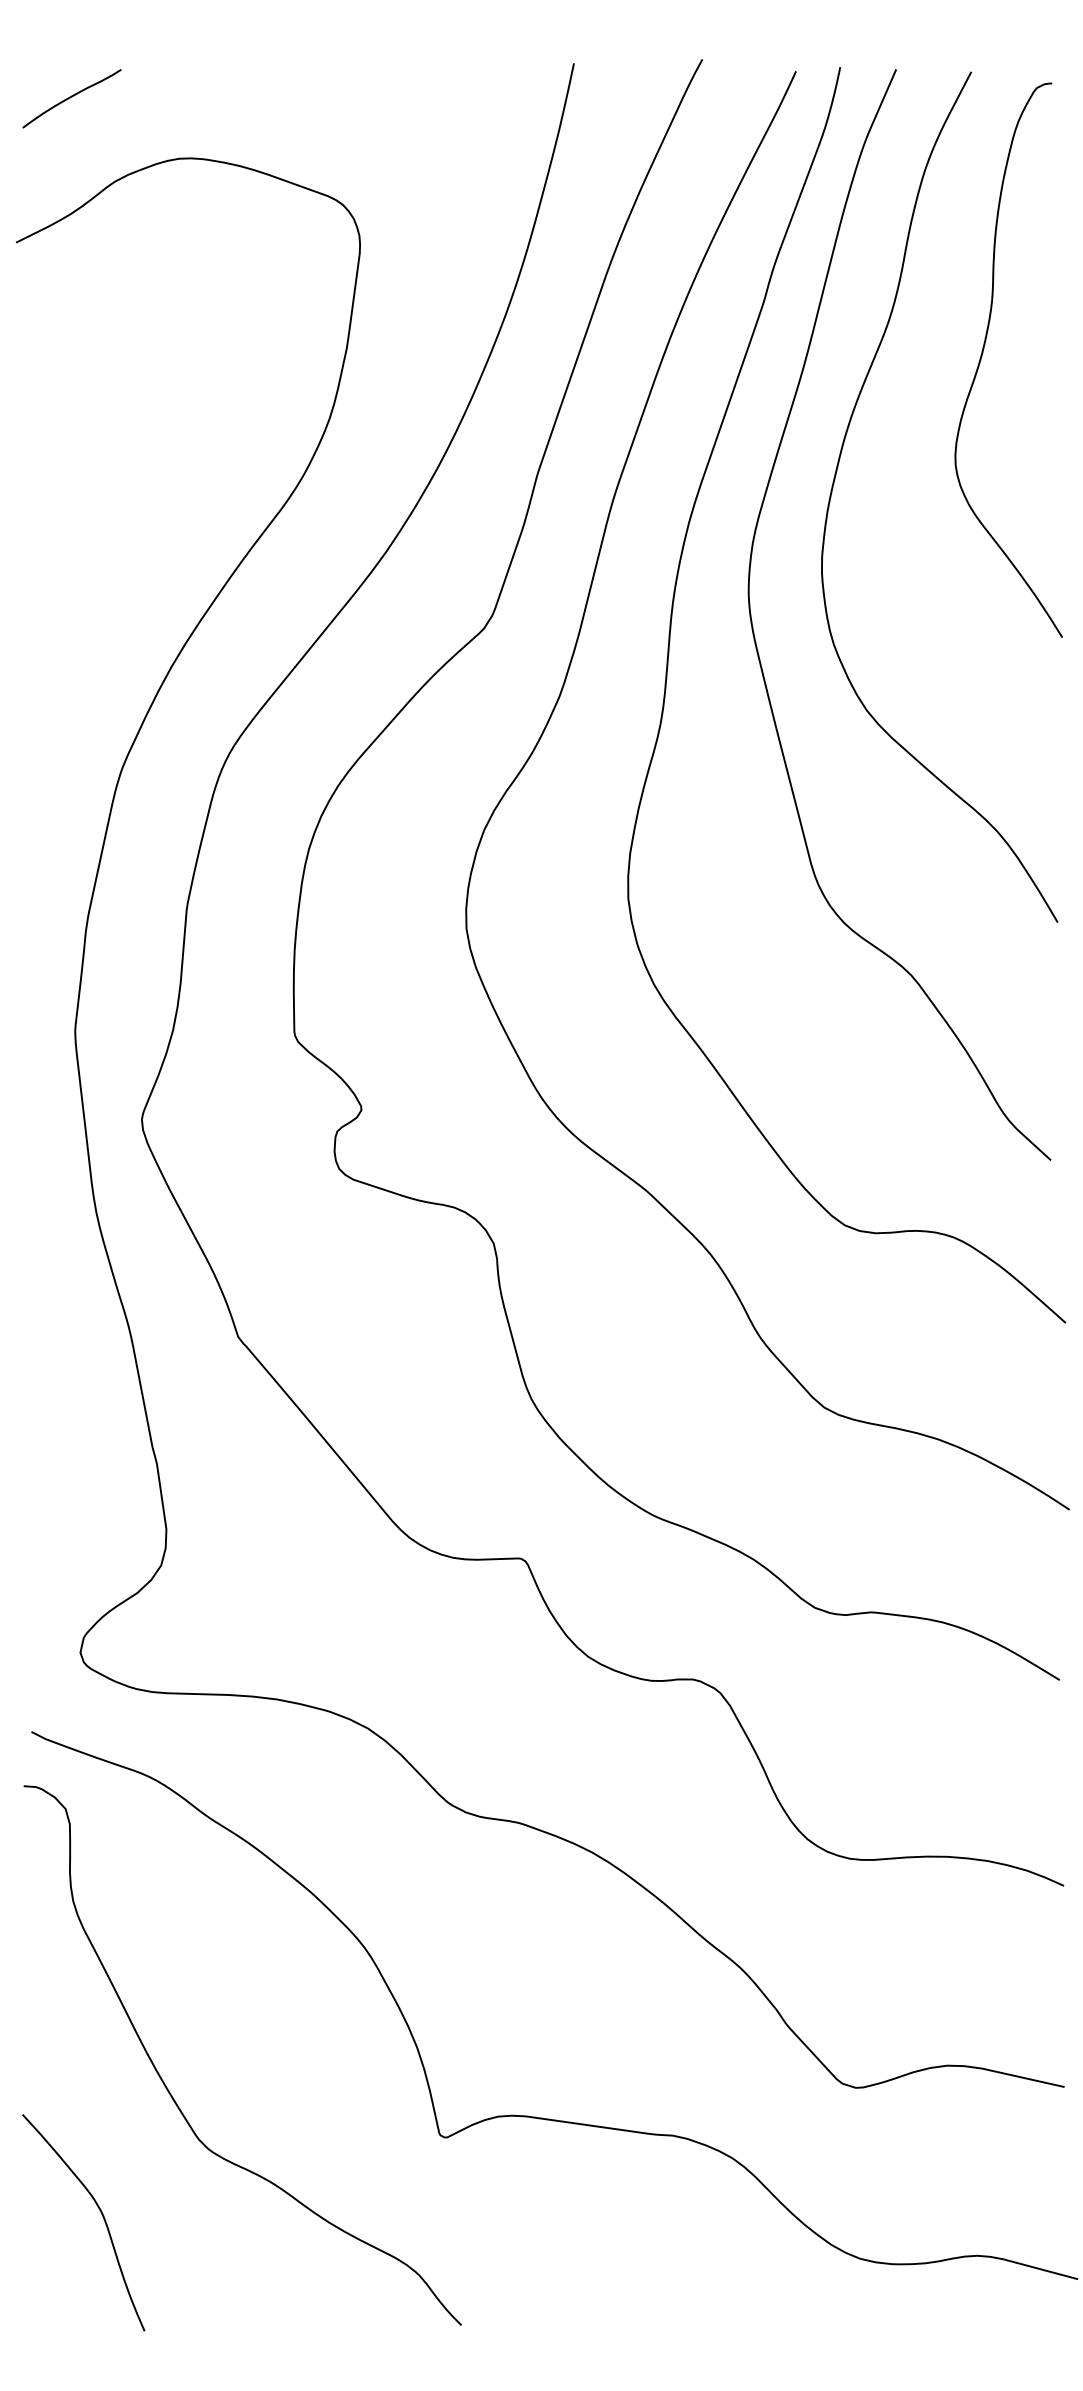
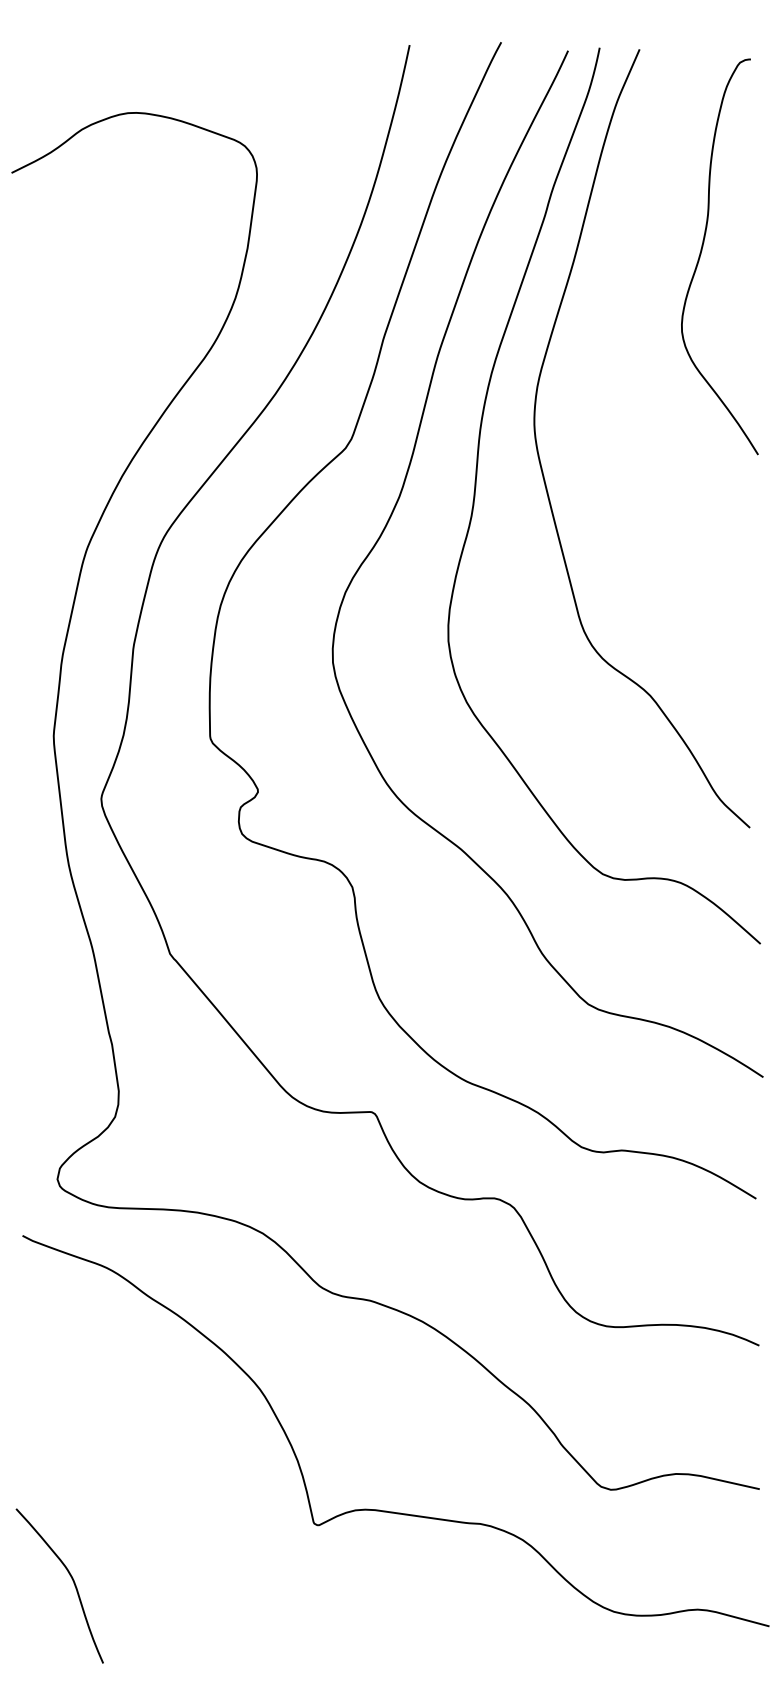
curve: (72, 97) -> (51, 69), removed
curve: (838, 468) -> (598, 334), removed
curve: (175, 2100) -> (125, 1498), removed

